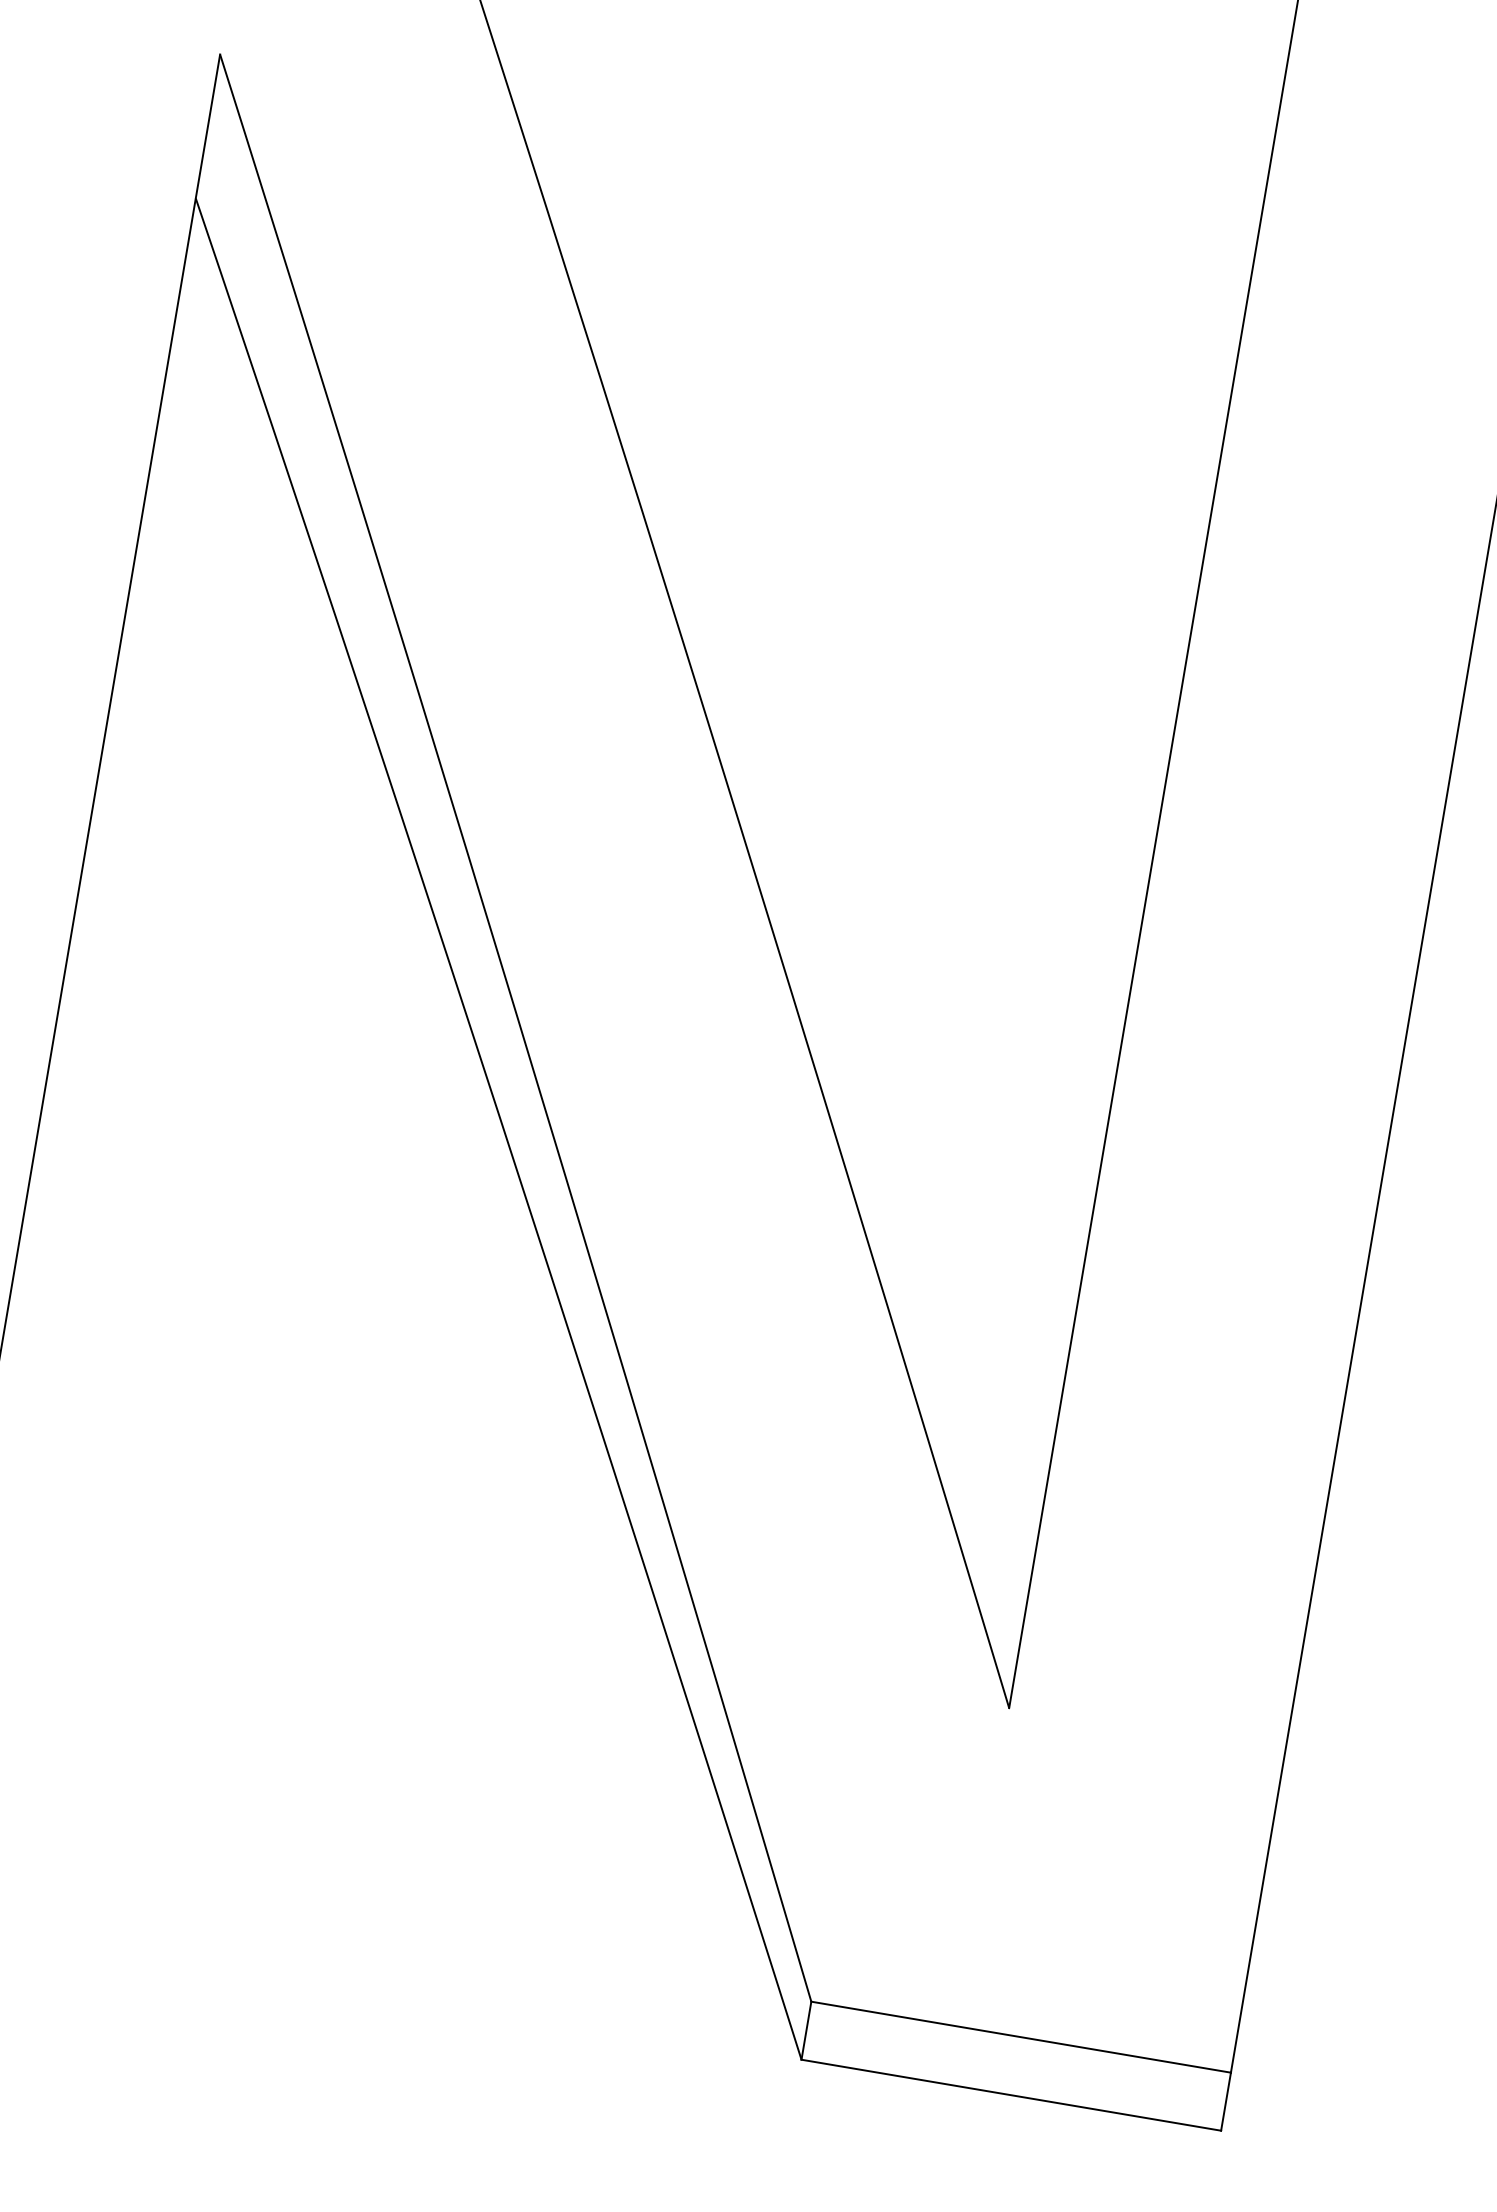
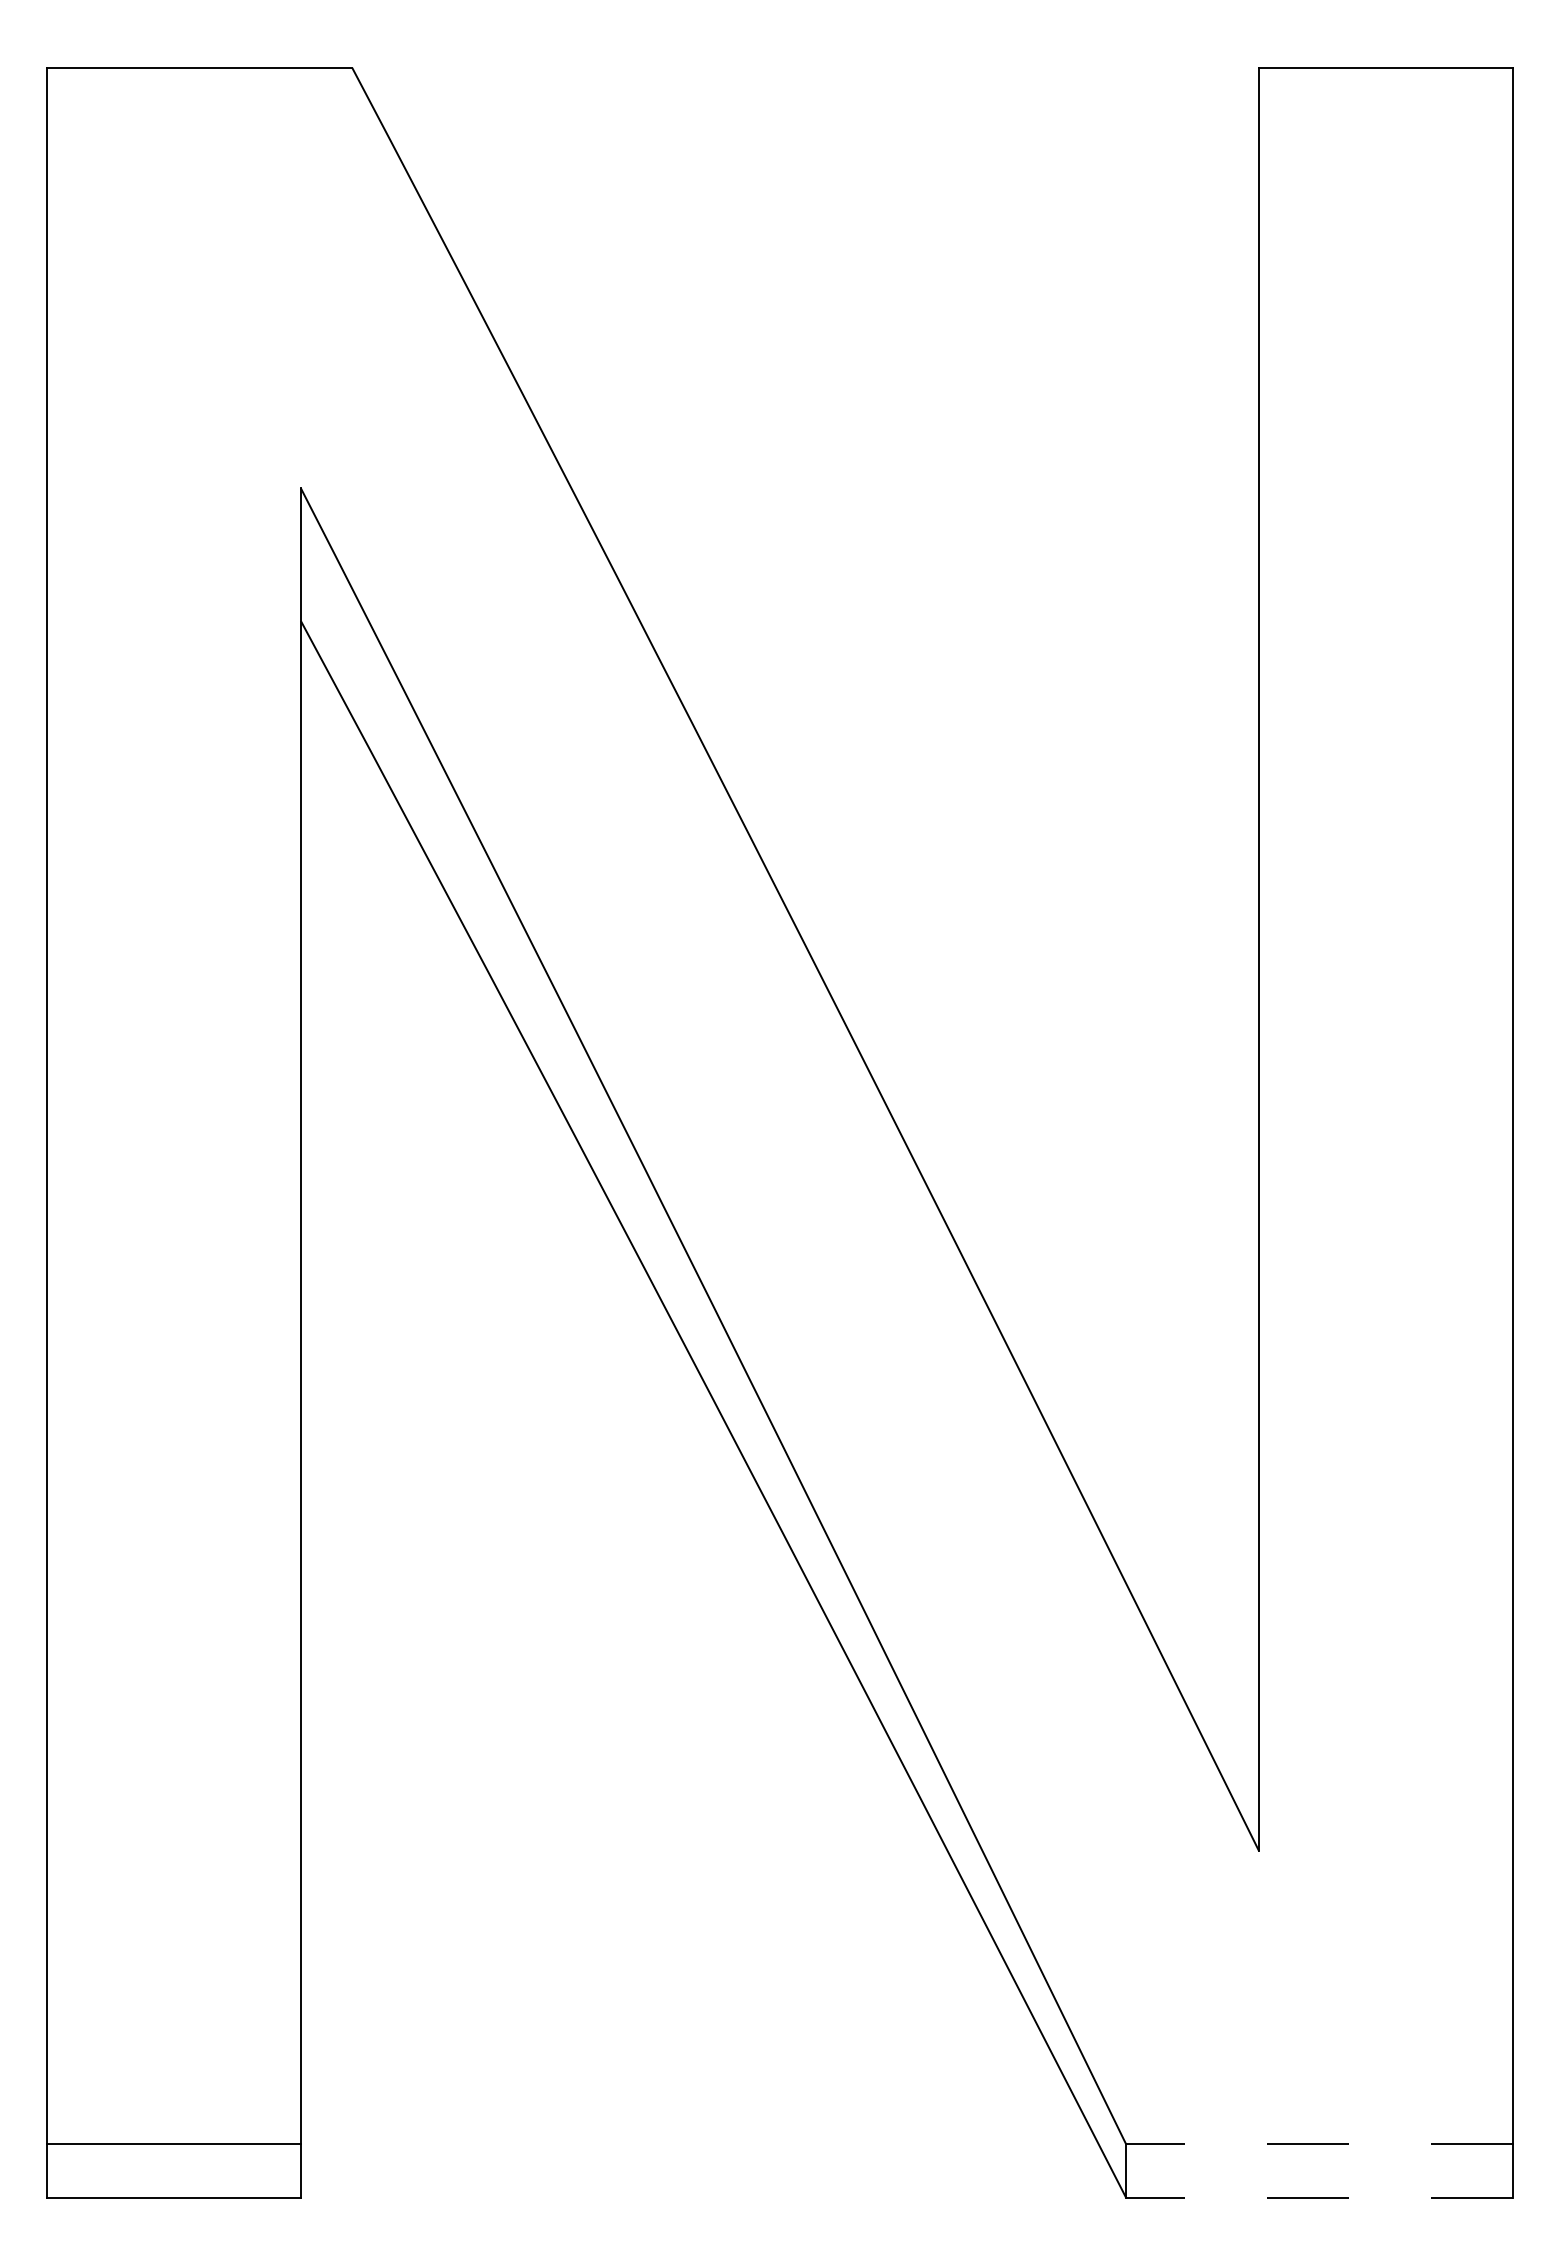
line: (1020, 2037) -> (1319, 2144), solid -> dashed
line: (1010, 2095) -> (1319, 2198), solid -> dashed

